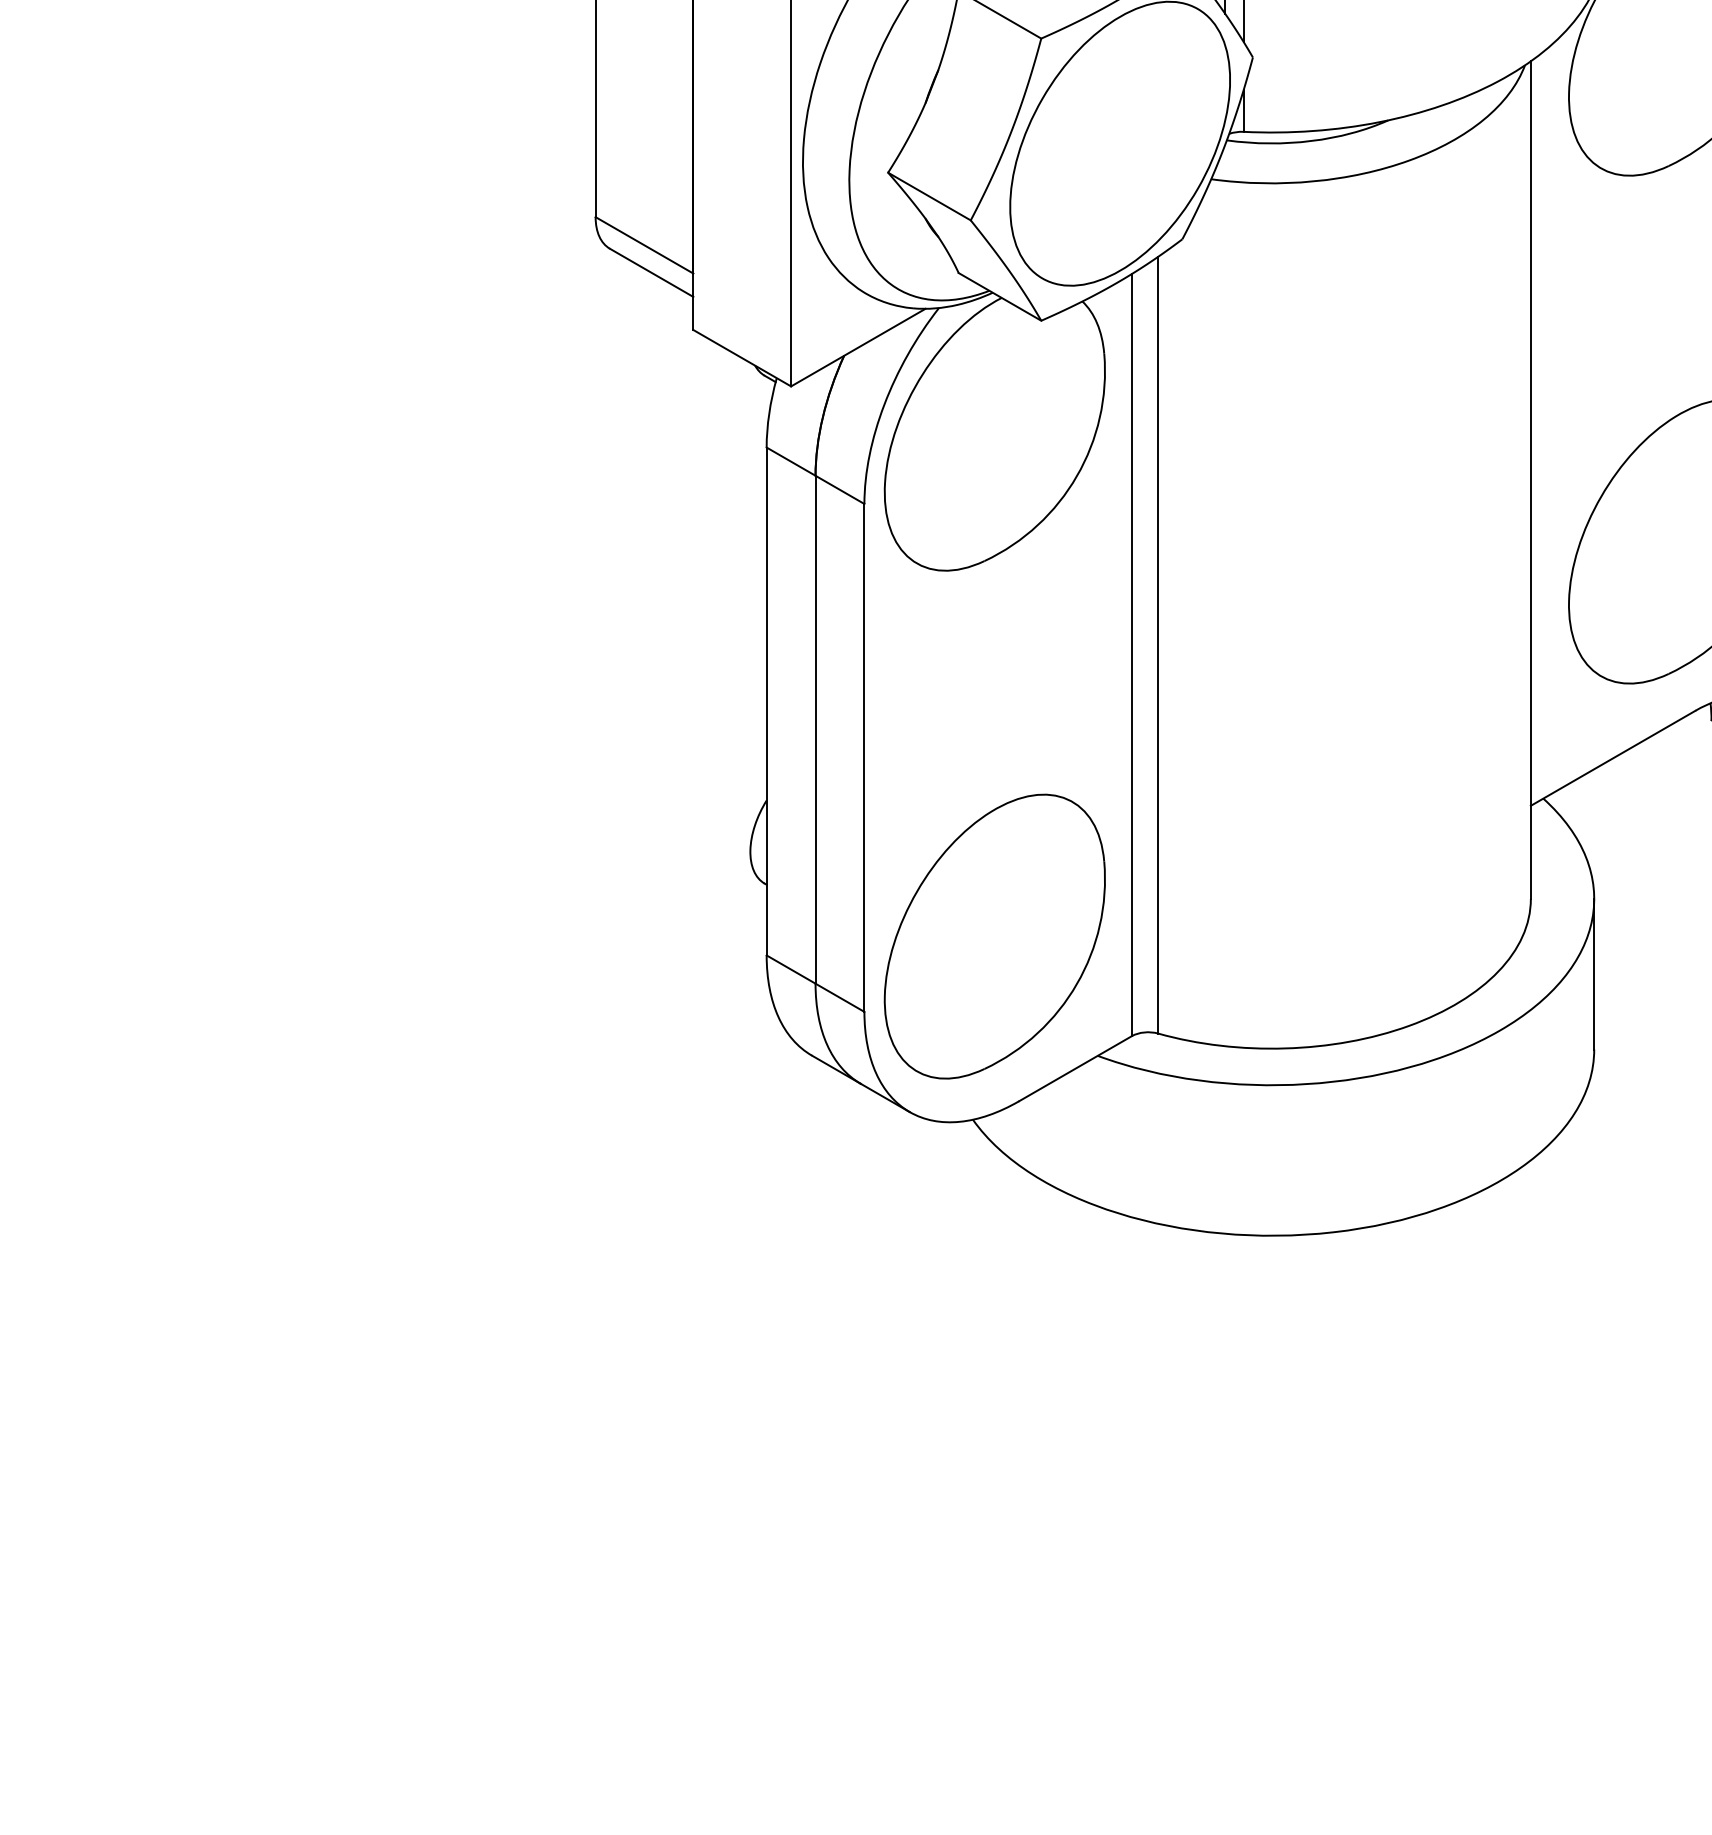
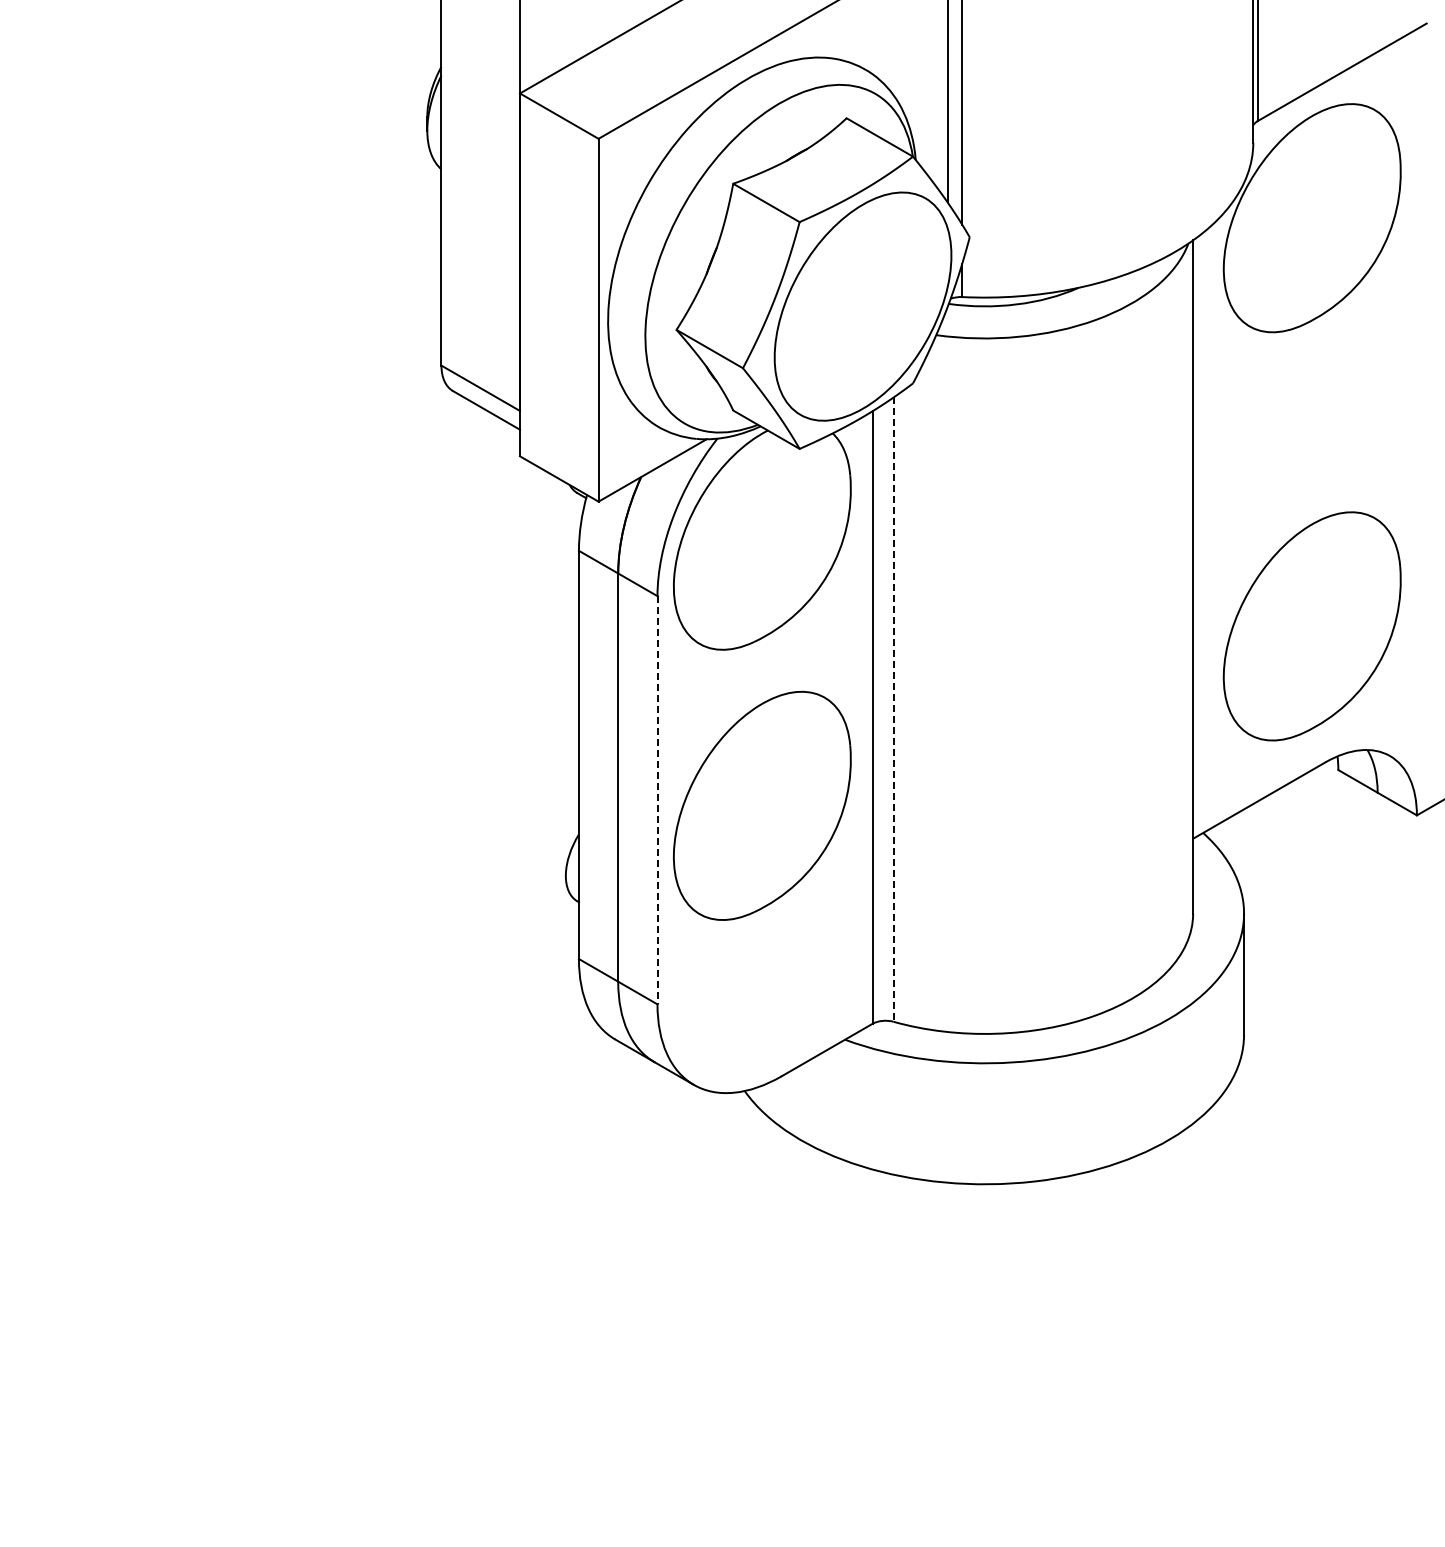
line: (1158, 646) -> (893, 710), solid -> dashed
line: (864, 758) -> (657, 800), solid -> dashed
part: (995, 936) -> (762, 805), moved

